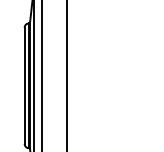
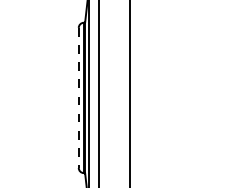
line: (24, 86) -> (78, 98), solid -> dashed

